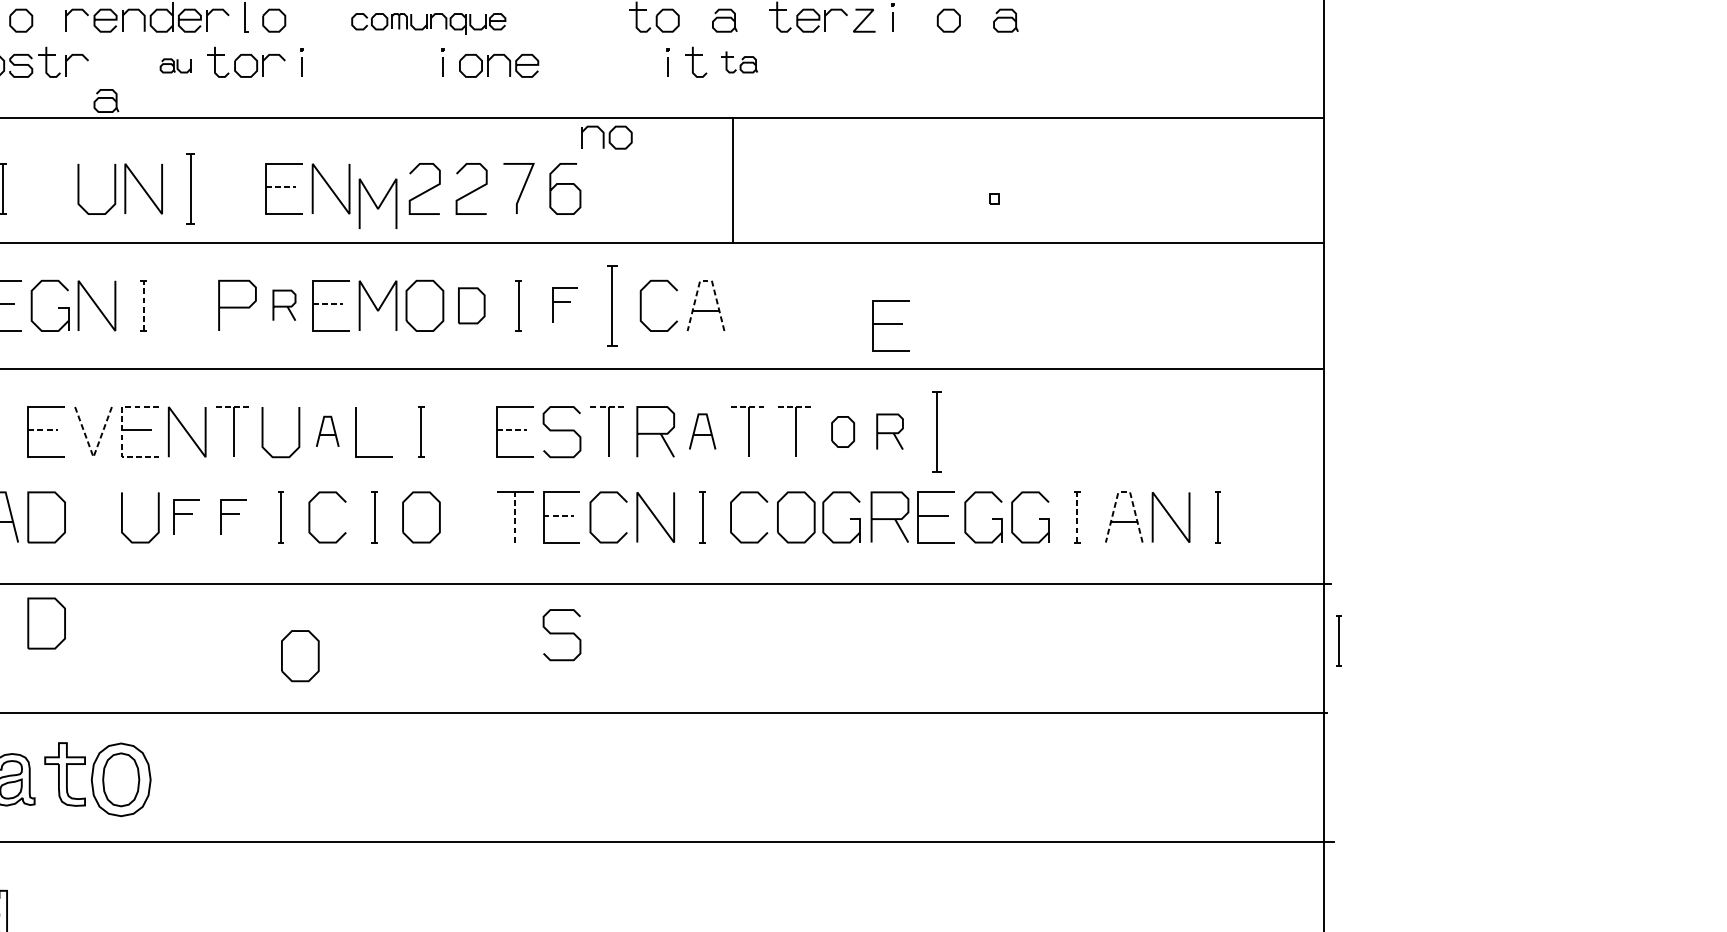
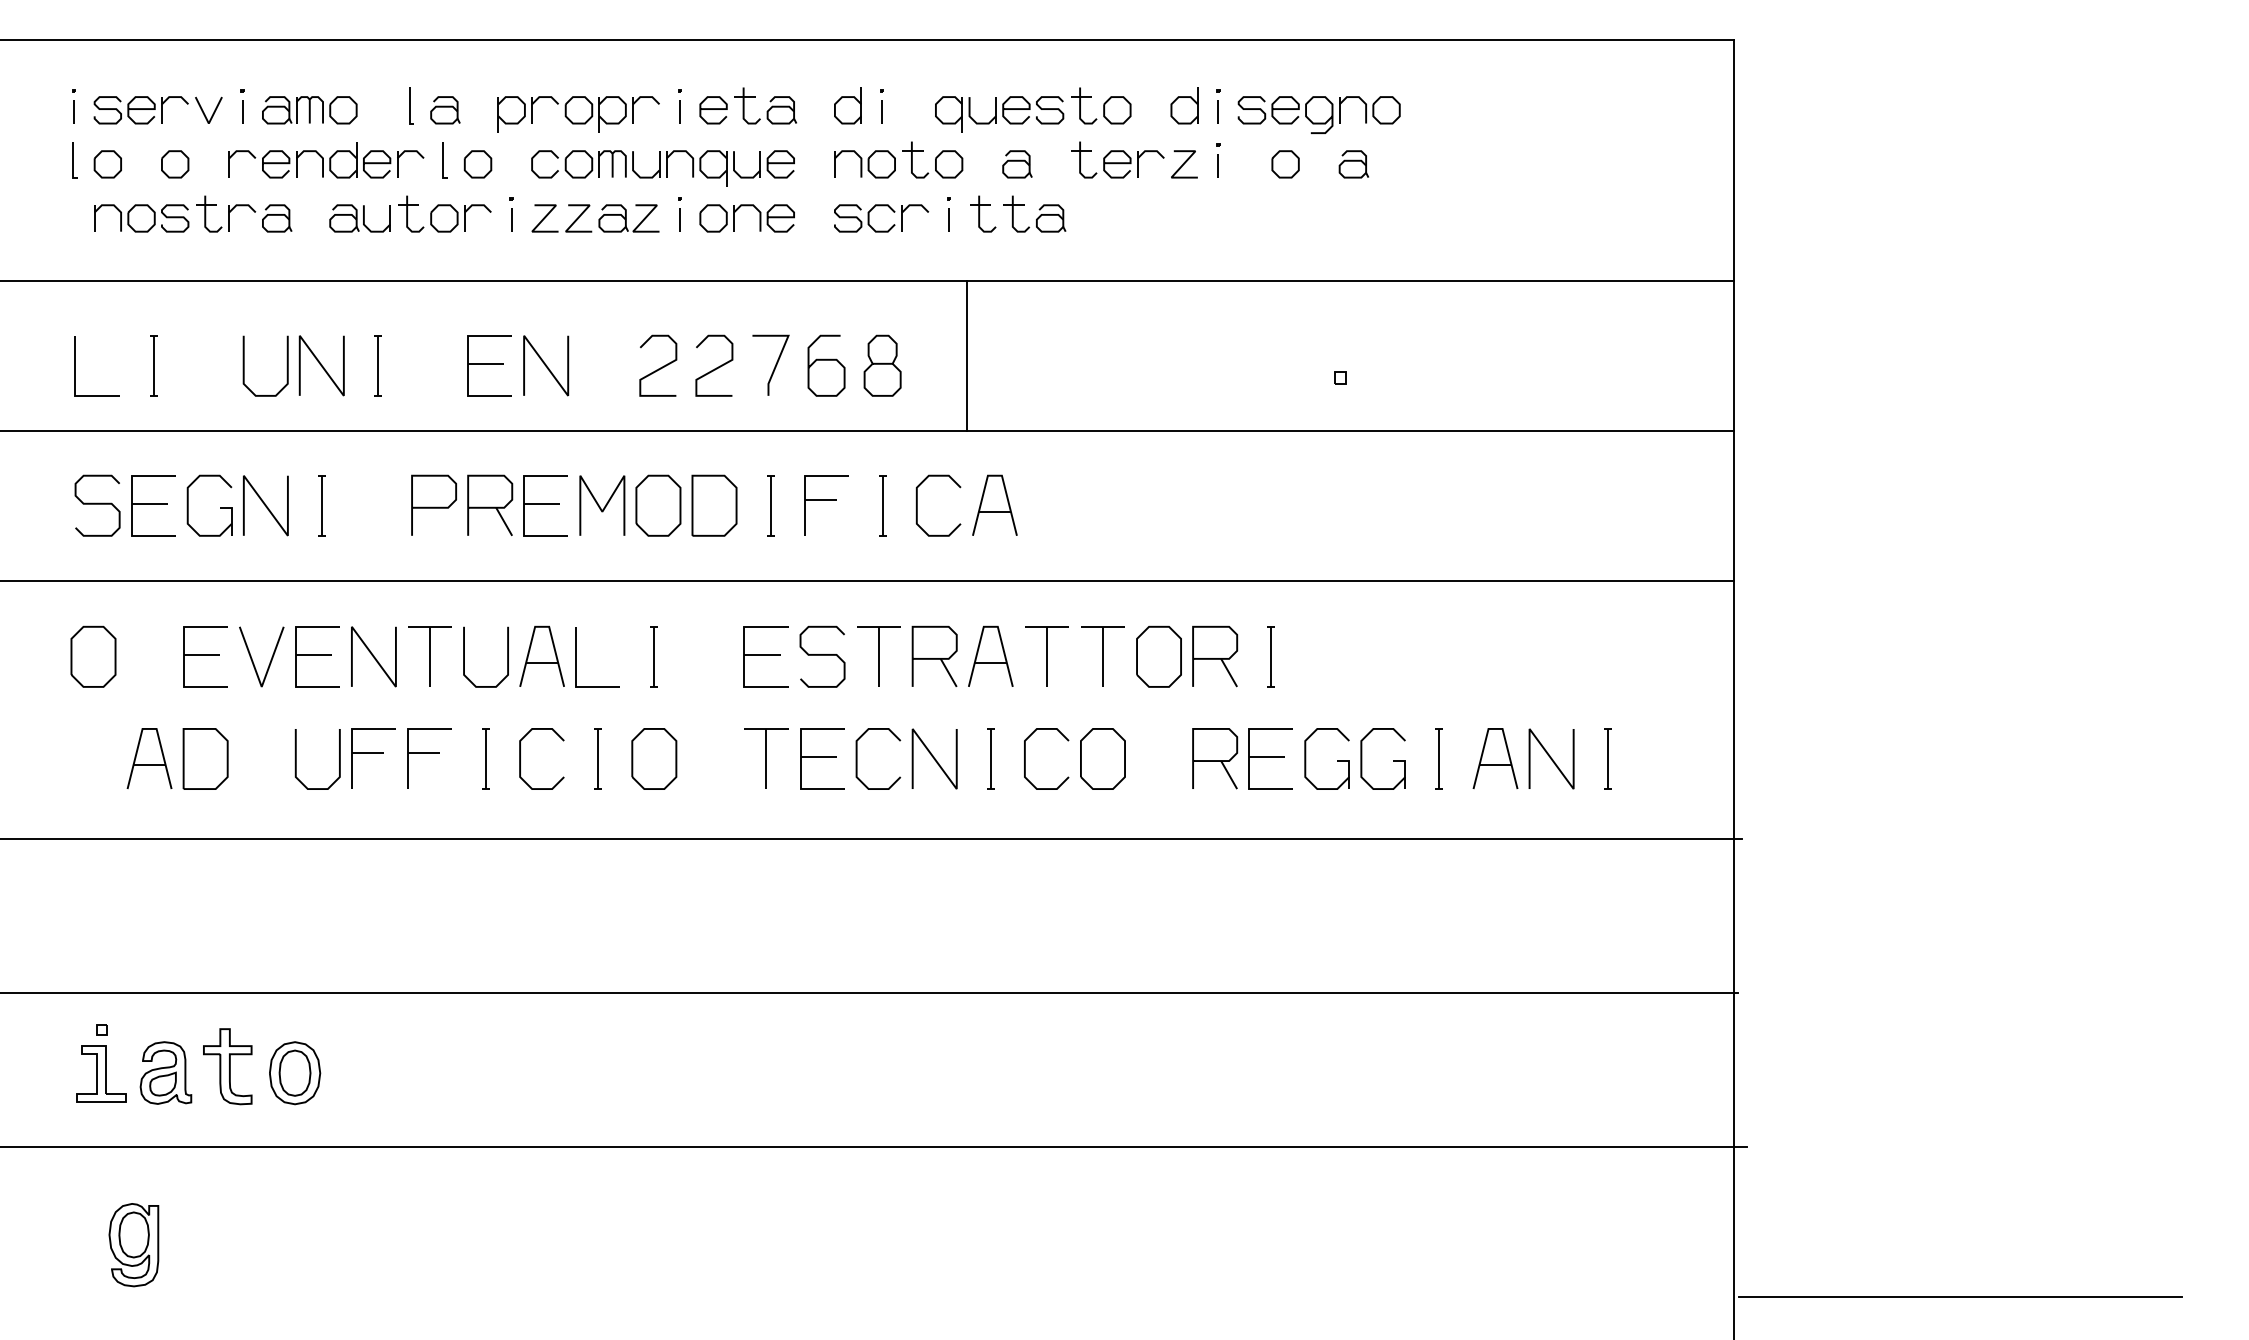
part: (428, 24) -> (662, 168), size x1.43
part: (611, 55) -> (881, 206), added
part: (739, 61) -> (1034, 213), size x1.43
part: (175, 65) -> (359, 218), size x1.67
part: (372, 65) -> (595, 218), added
part: (106, 101) -> (277, 218), moved
part: (606, 137) -> (864, 164), moved
line: (733, 180) -> (966, 355), moved
line: (281, 187) -> (486, 363), dashed -> solid
curve: (612, 187) -> (882, 364), added
part: (190, 188) -> (377, 365), size x0.71
line: (376, 204) -> (600, 384), removed
line: (705, 280) -> (994, 475), dashed -> solid
part: (284, 304) -> (490, 504), size x1.67
line: (328, 304) -> (542, 503), dashed -> solid
line: (143, 305) -> (321, 505), dashed -> solid
part: (471, 305) -> (714, 505), size x1.43
part: (565, 305) -> (826, 505), size x1.43
part: (612, 305) -> (882, 505), size x0.62
part: (891, 325) -> (1216, 529), removed
line: (234, 406) -> (430, 626), dashed -> solid
line: (609, 406) -> (879, 626), dashed -> solid
line: (749, 406) -> (1047, 626), dashed -> solid
line: (796, 406) -> (1103, 626), dashed -> solid
line: (44, 430) -> (202, 654), dashed -> solid
part: (327, 430) -> (541, 655), size x1.67
line: (511, 430) -> (762, 654), dashed -> solid
part: (702, 430) -> (990, 655), size x1.43
part: (842, 431) -> (1158, 656), size x1.67
part: (890, 431) -> (1215, 656), size x1.43
part: (936, 431) -> (1270, 656), size x0.62
line: (121, 432) -> (295, 657), dashed -> solid
line: (93, 456) -> (261, 686), dashed -> solid
line: (1124, 491) -> (1495, 728), dashed -> solid
line: (559, 516) -> (819, 757), dashed -> solid
part: (186, 517) -> (373, 758), size x1.43
part: (233, 517) -> (429, 758), size x1.43
line: (515, 517) -> (766, 758), dashed -> solid
line: (1077, 517) -> (1439, 758), dashed -> solid
part: (850, 518) -> (1167, 760), removed
part: (46, 623) -> (205, 885), removed
curve: (561, 633) -> (822, 898), removed
part: (1338, 640) -> (1752, 906), removed
part: (300, 655) -> (509, 924), removed
part: (121, 780) -> (295, 1073), size x0.71

